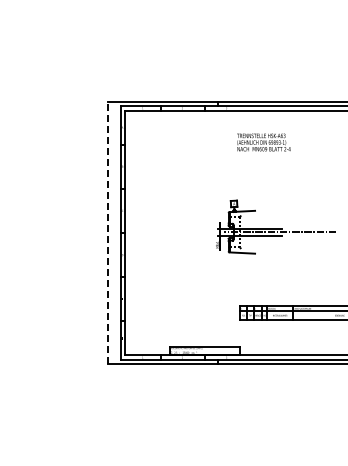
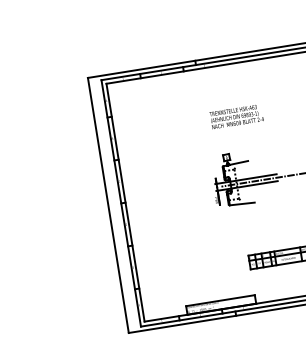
text: (263, 142) -> (236, 116), moved
line: (107, 232) -> (108, 205), dashed -> solid

